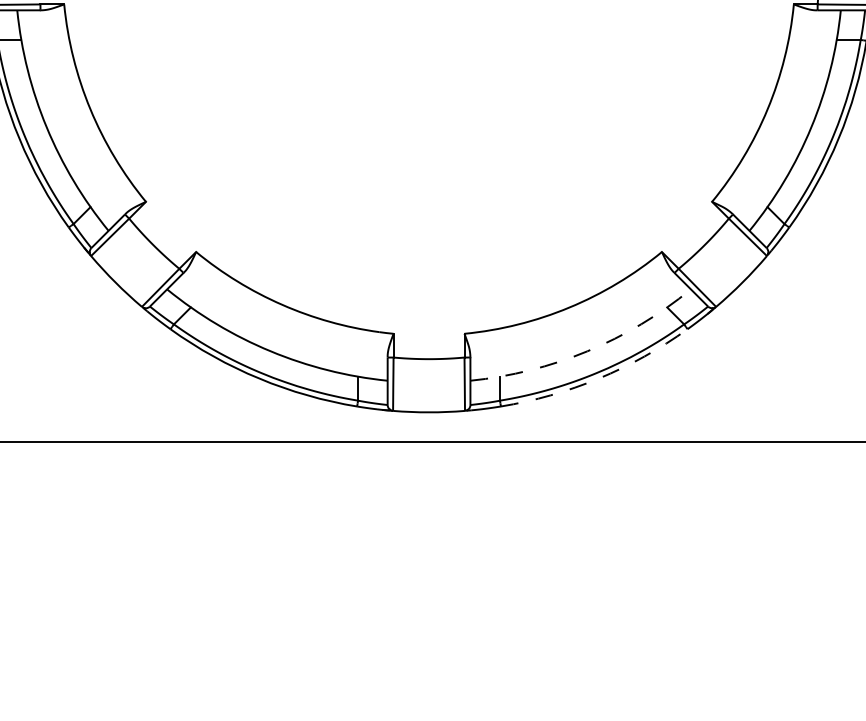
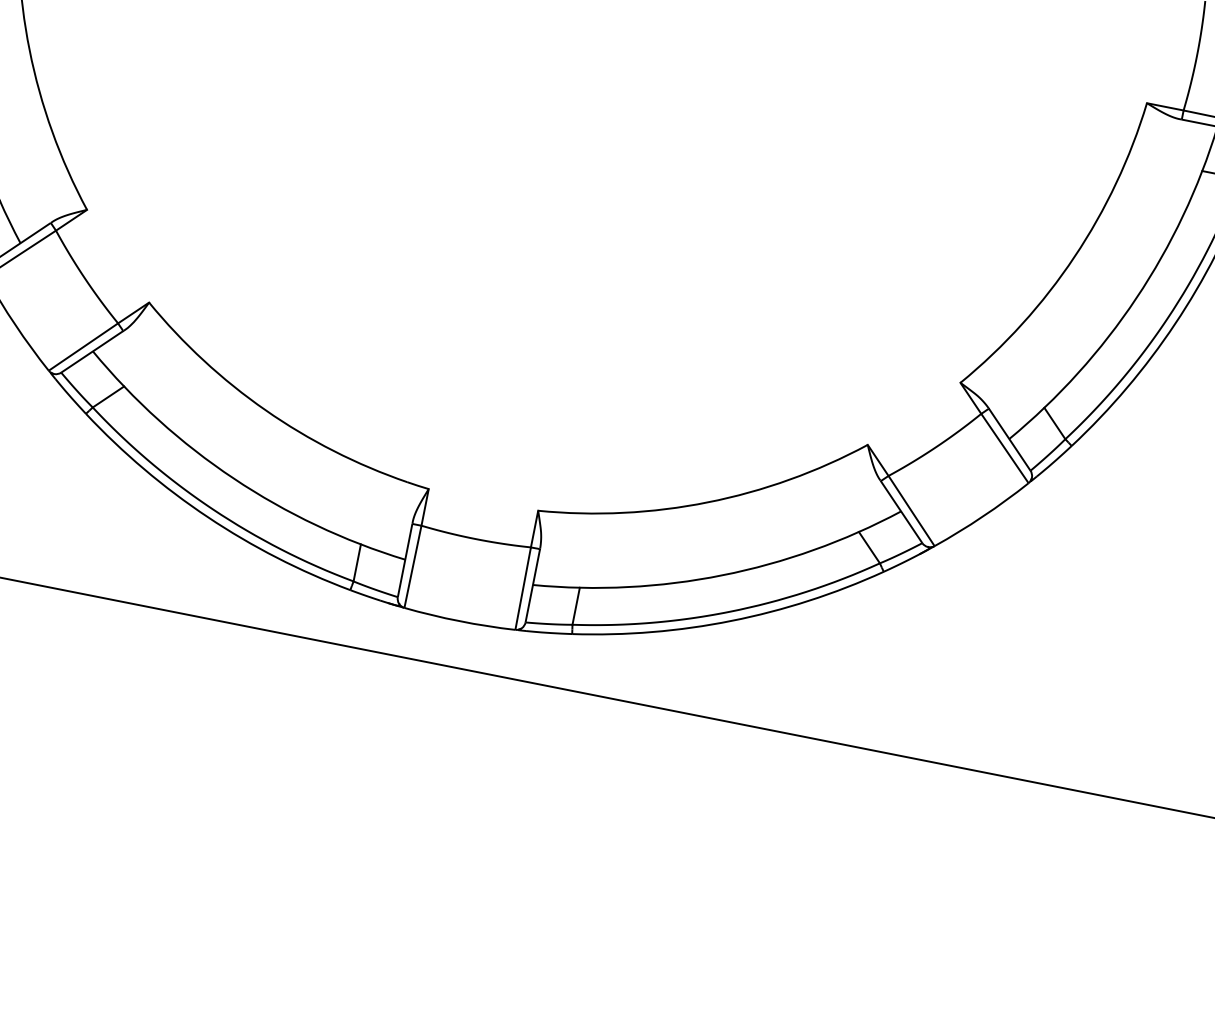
arc: (587, 351) -> (722, 575), dashed -> solid
arc: (598, 378) -> (731, 620), dashed -> solid

